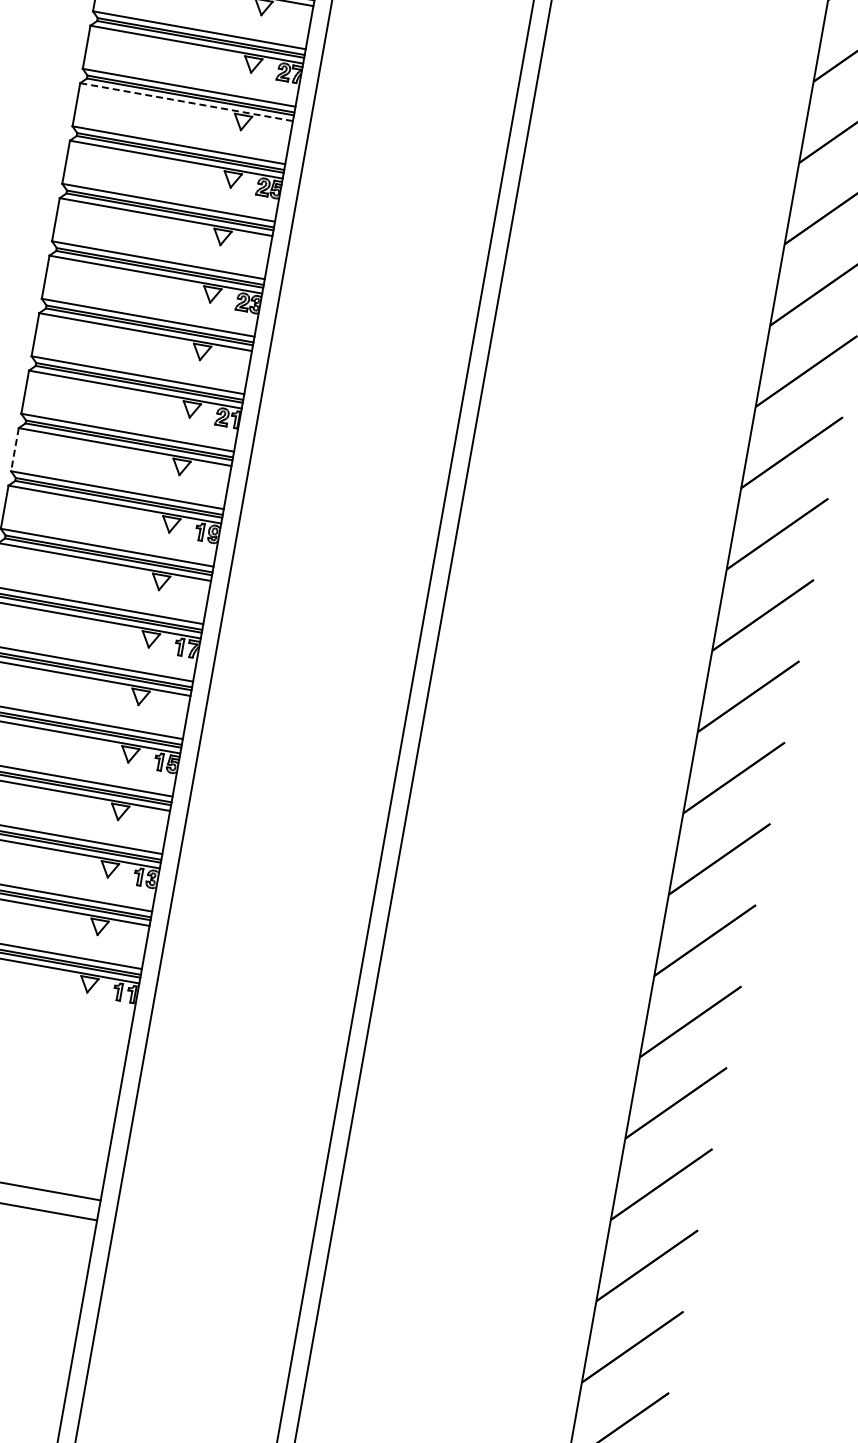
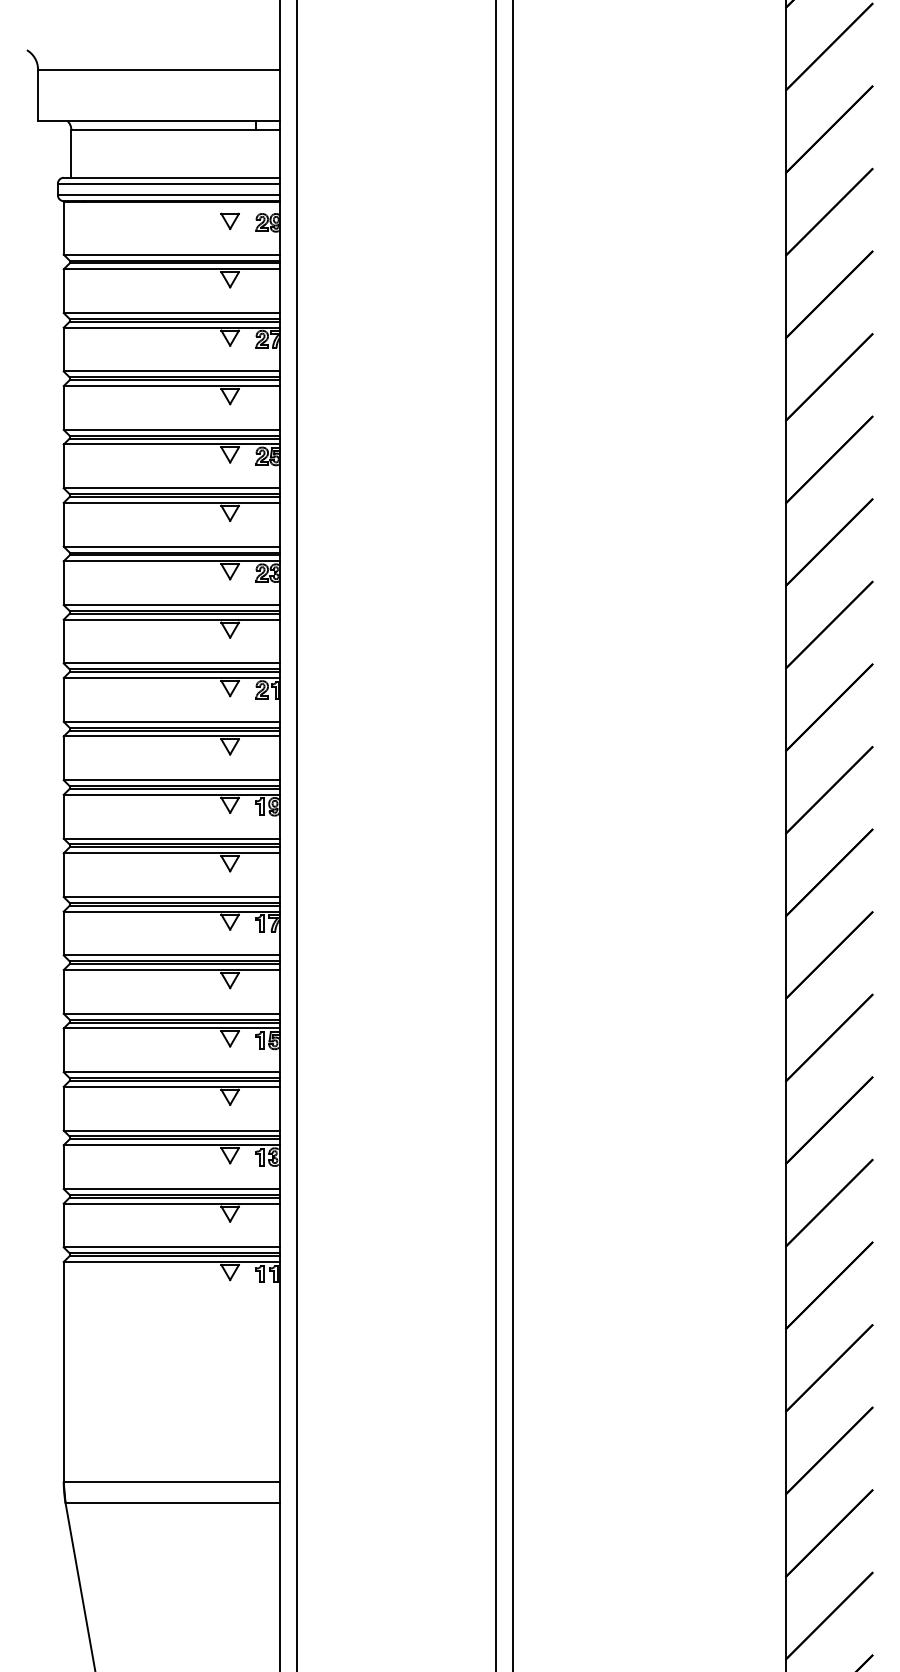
line: (186, 102) -> (171, 386), dashed -> solid
line: (14, 449) -> (63, 758), dashed -> solid

